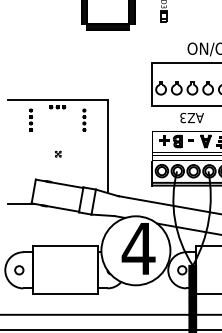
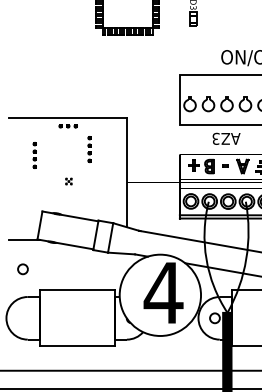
line: (30, 118) -> (34, 153), moved
line: (84, 118) -> (89, 147), moved
circle: (18, 270) -> (22, 269), moved

